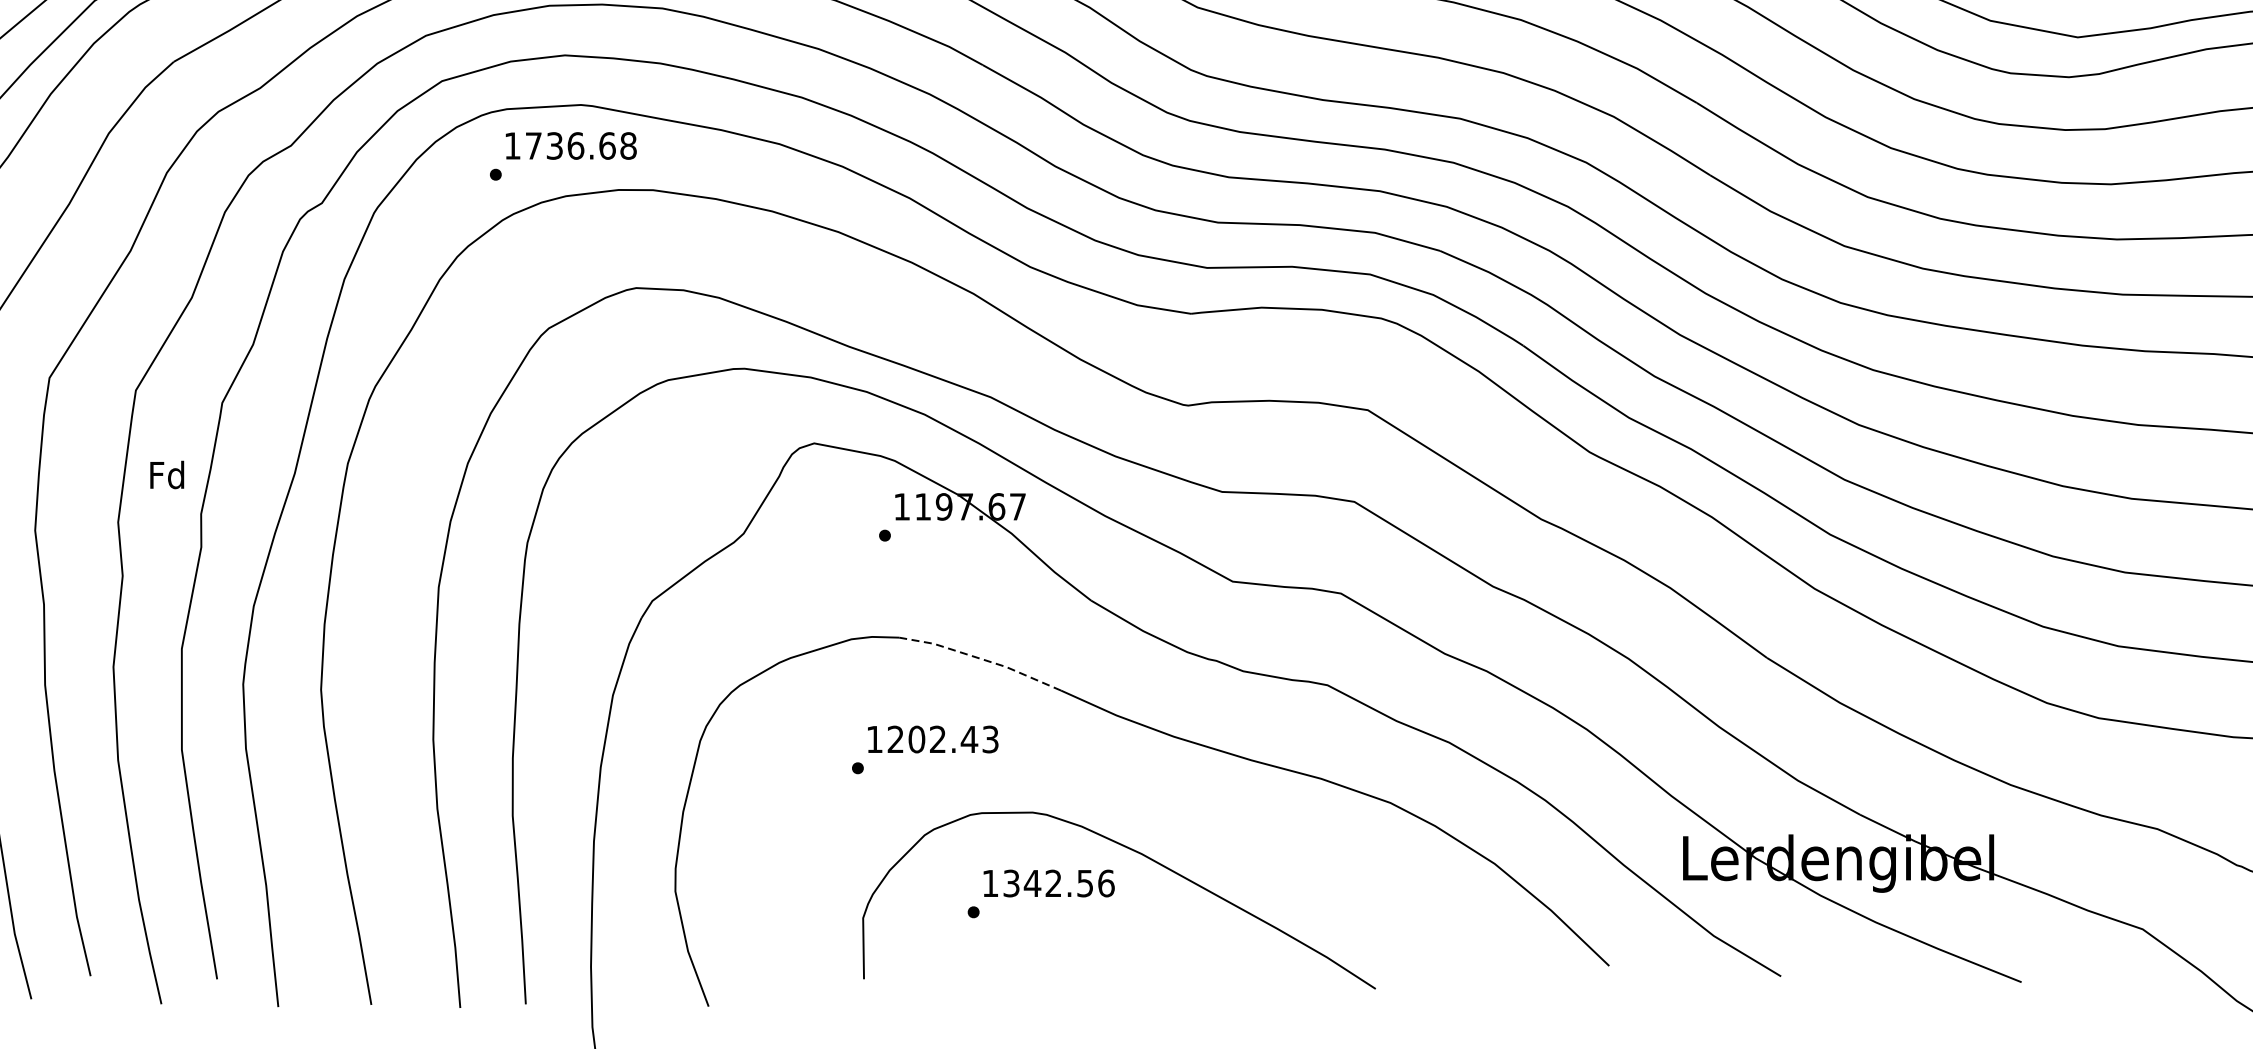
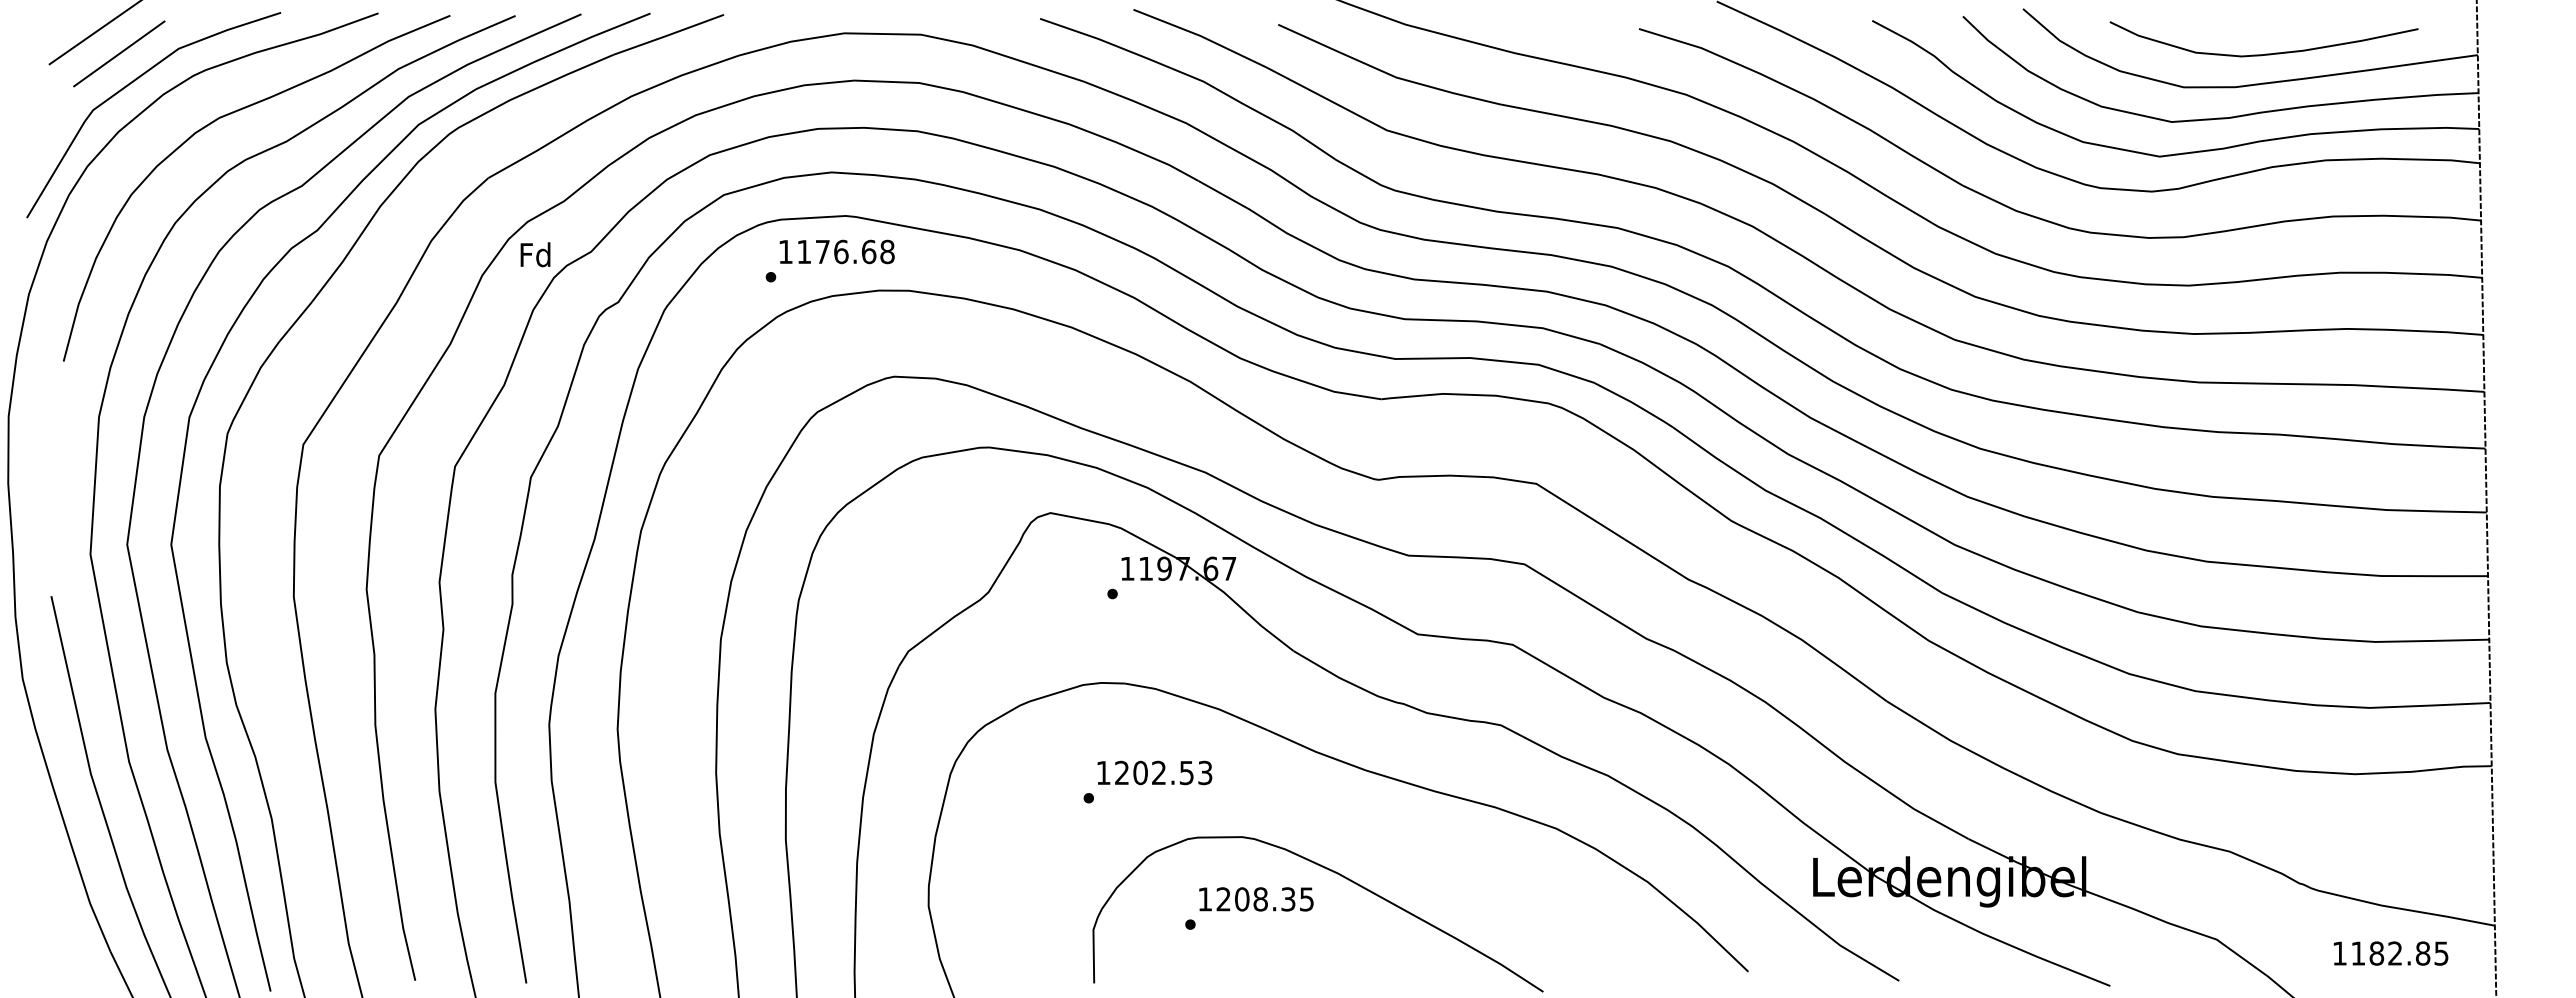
text: (544, 145) -> (813, 251), 1736.68 -> 1176.68
text: (167, 474) -> (535, 254), moved
line: (982, 659) -> (1198, 702), dashed -> solid
text: (969, 740) -> (1186, 773), 1202.43 -> 1202.53
text: (1059, 883) -> (1265, 899), 1342.56 -> 1208.35

